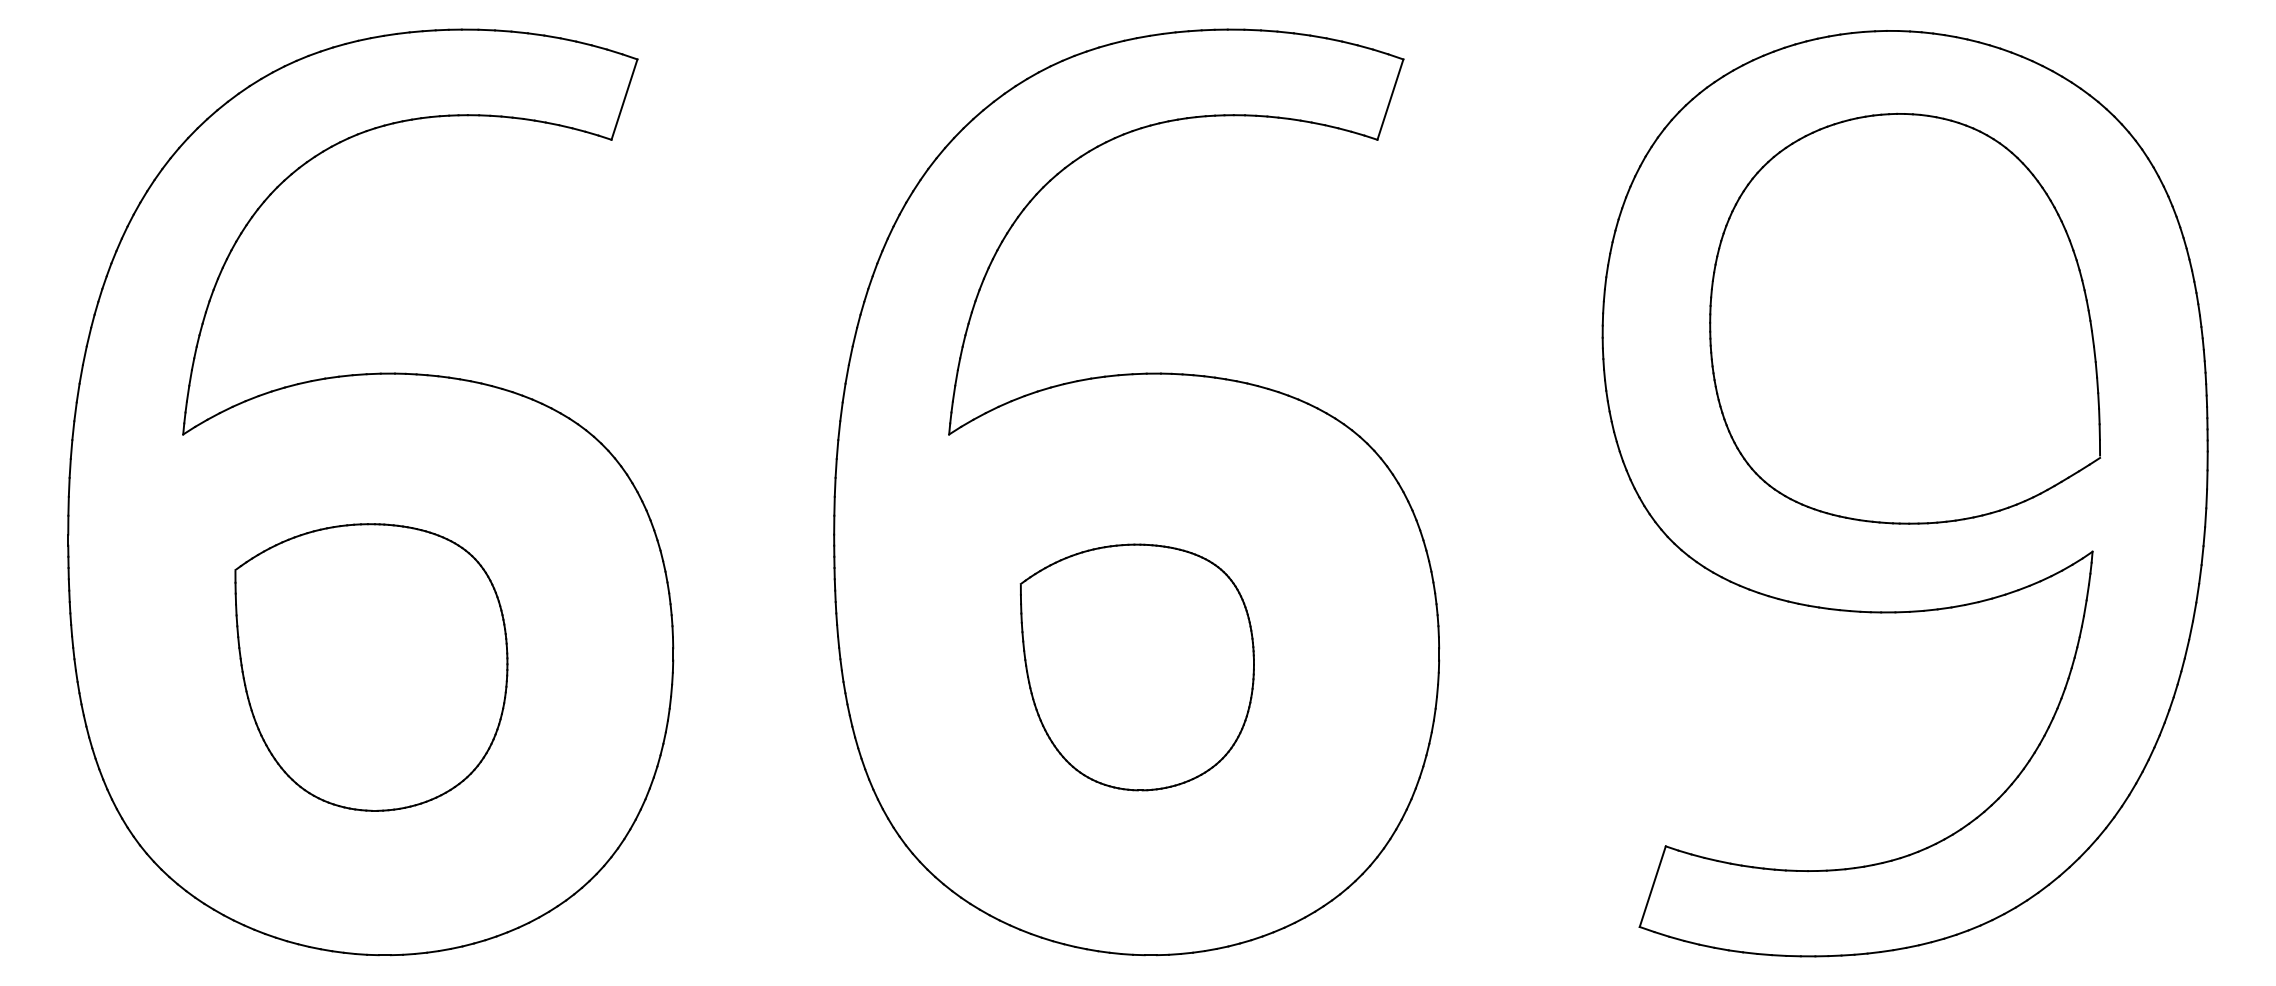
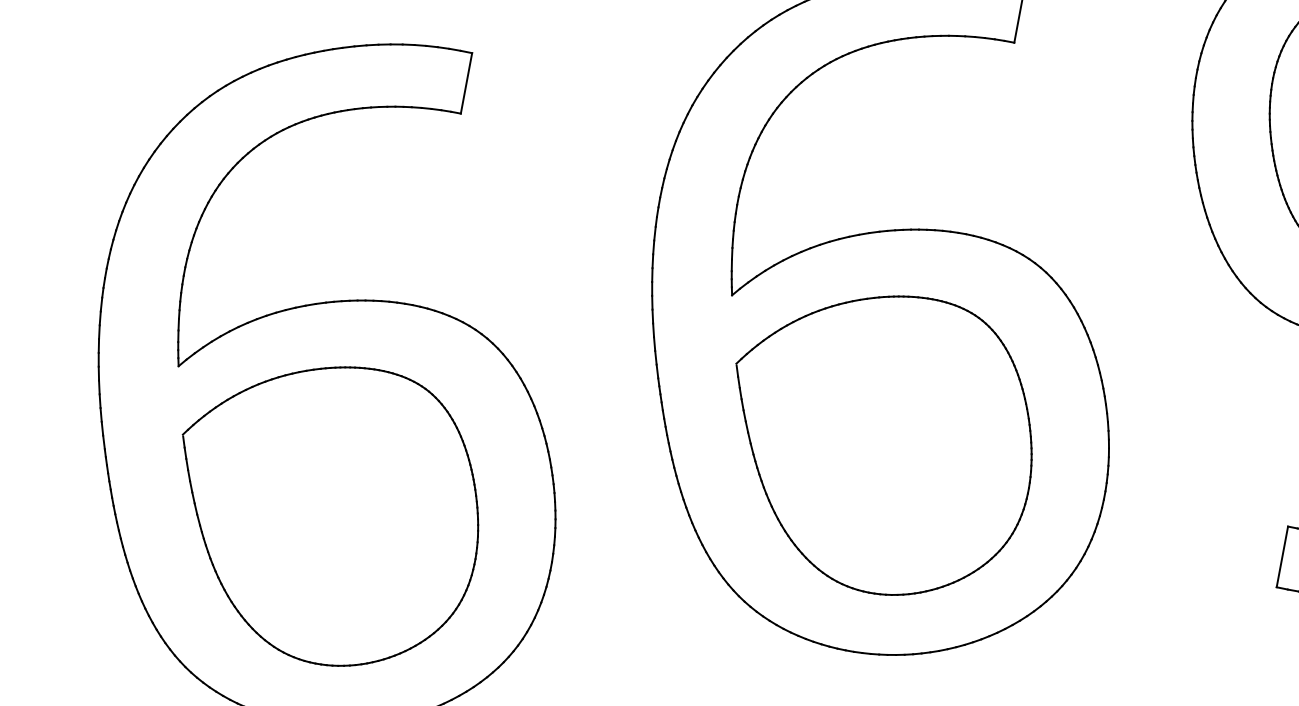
part: (371, 667) -> (336, 517), size x1.43
part: (1137, 667) -> (889, 446), size x1.67

